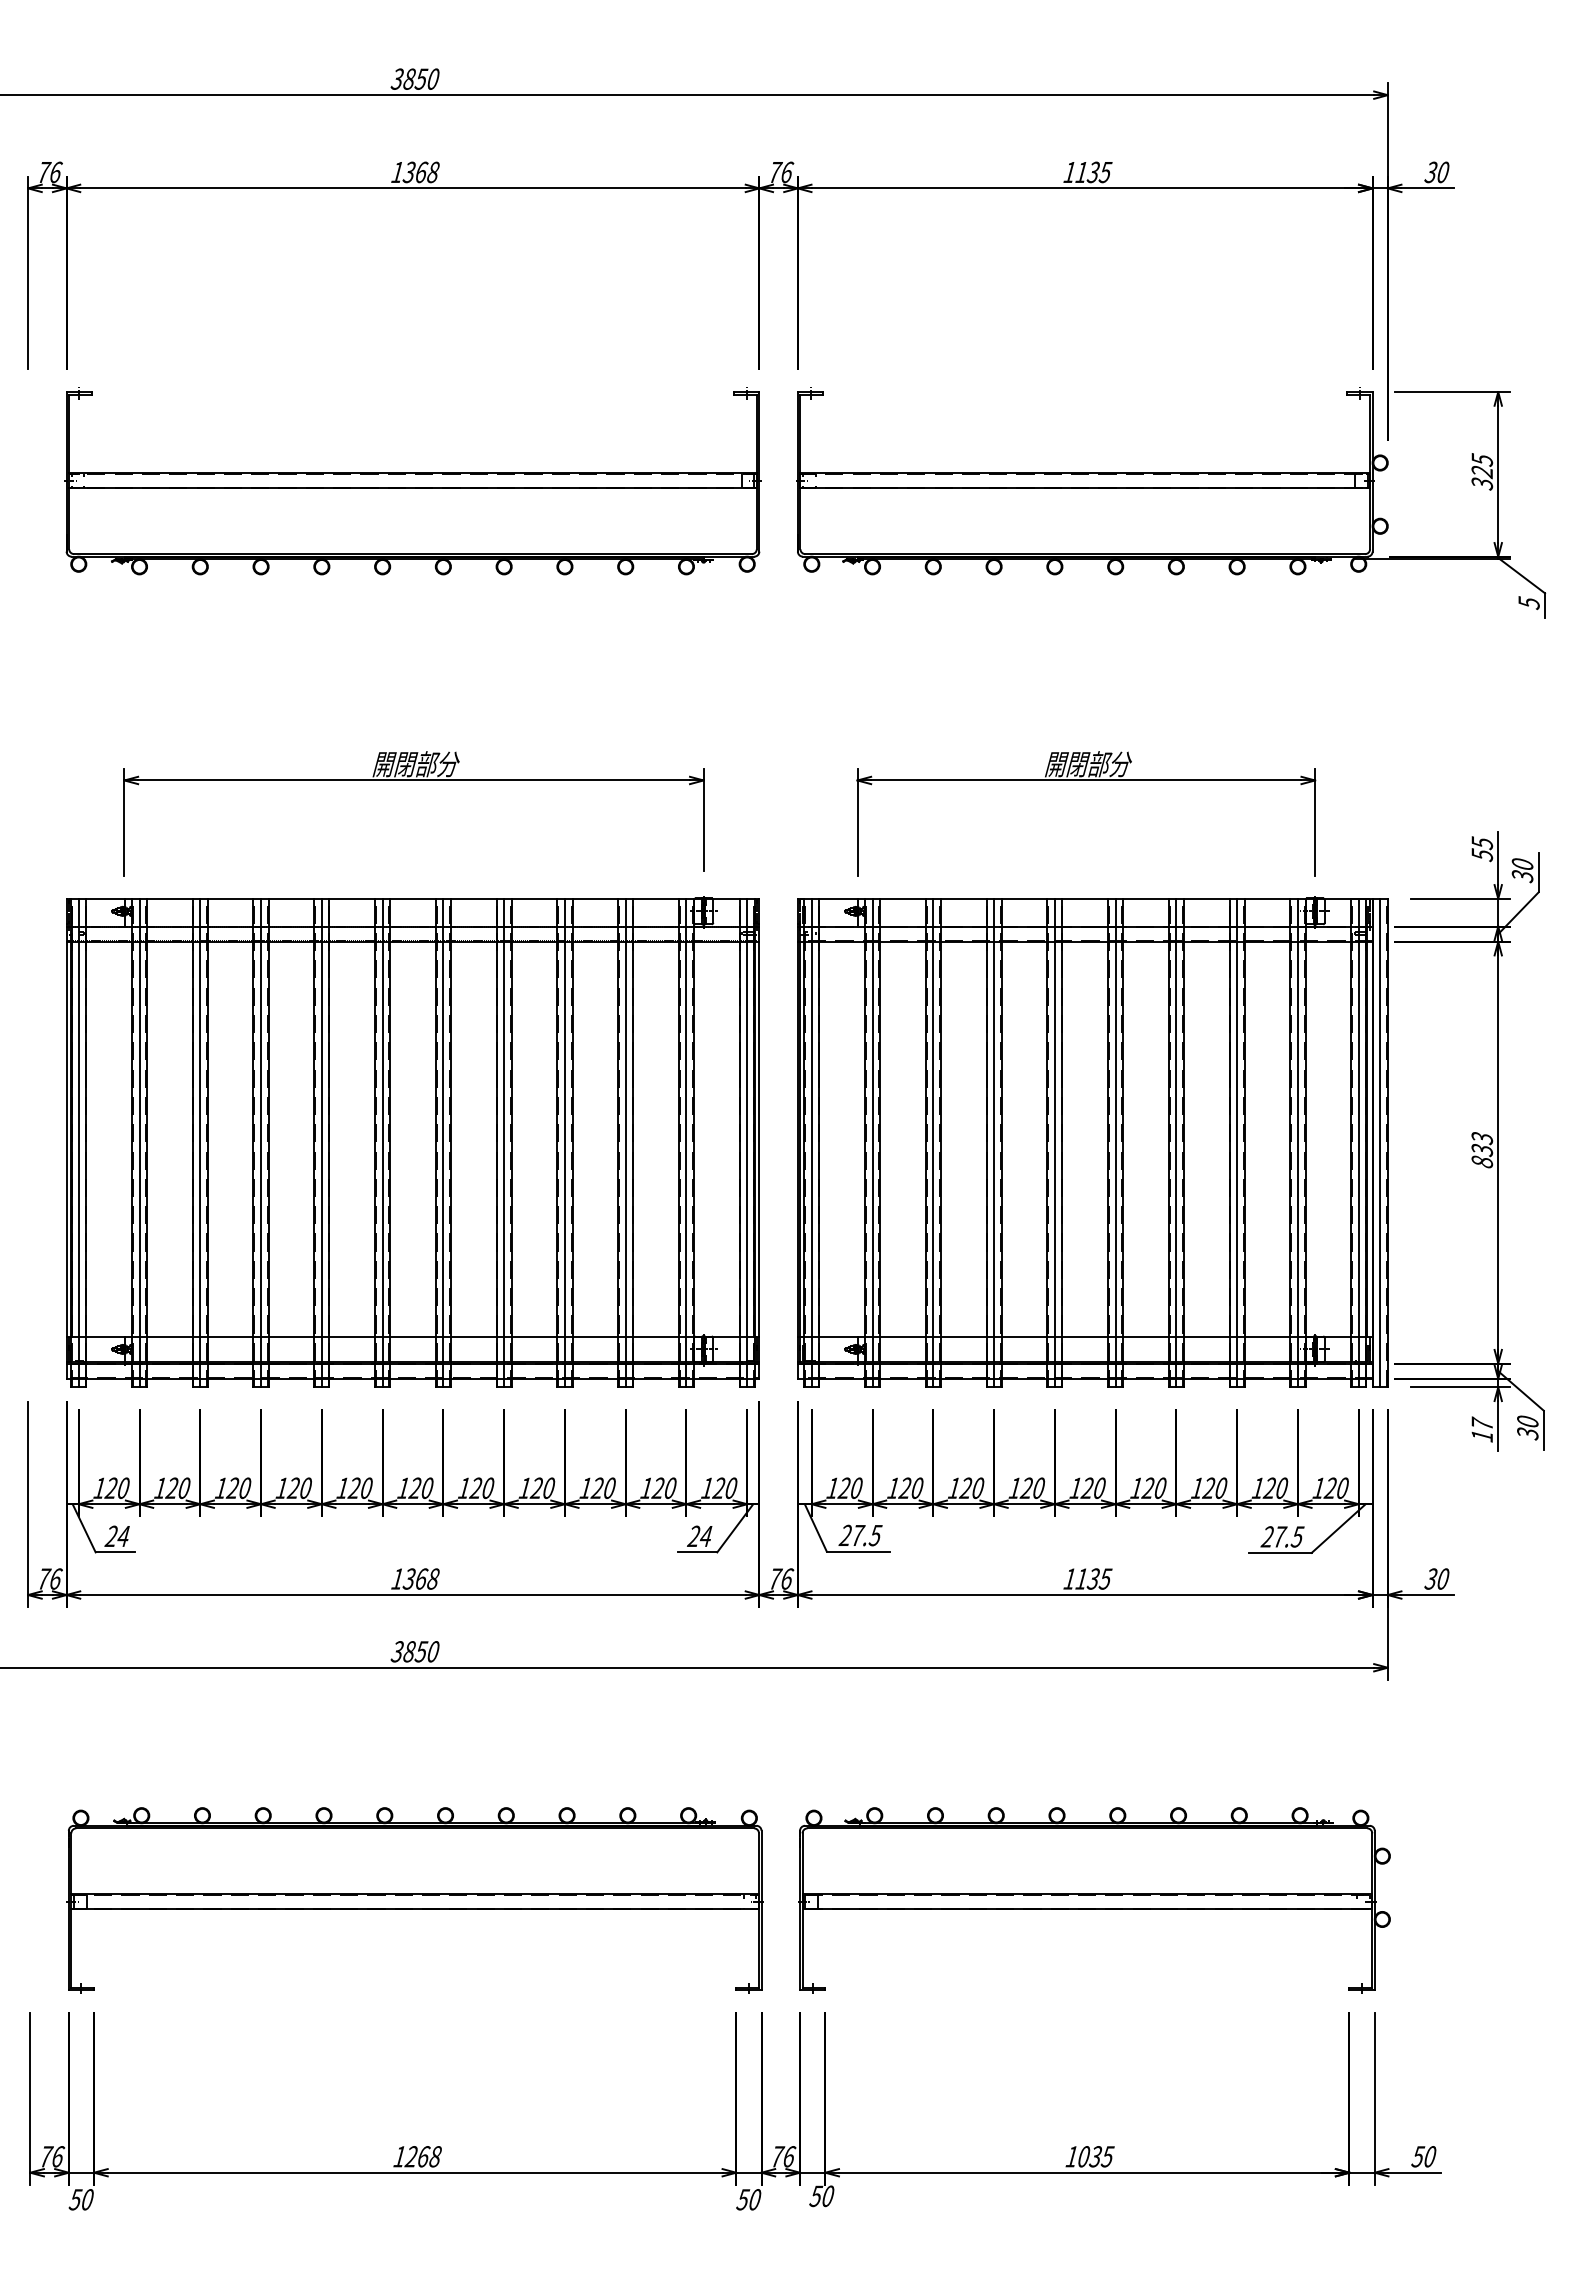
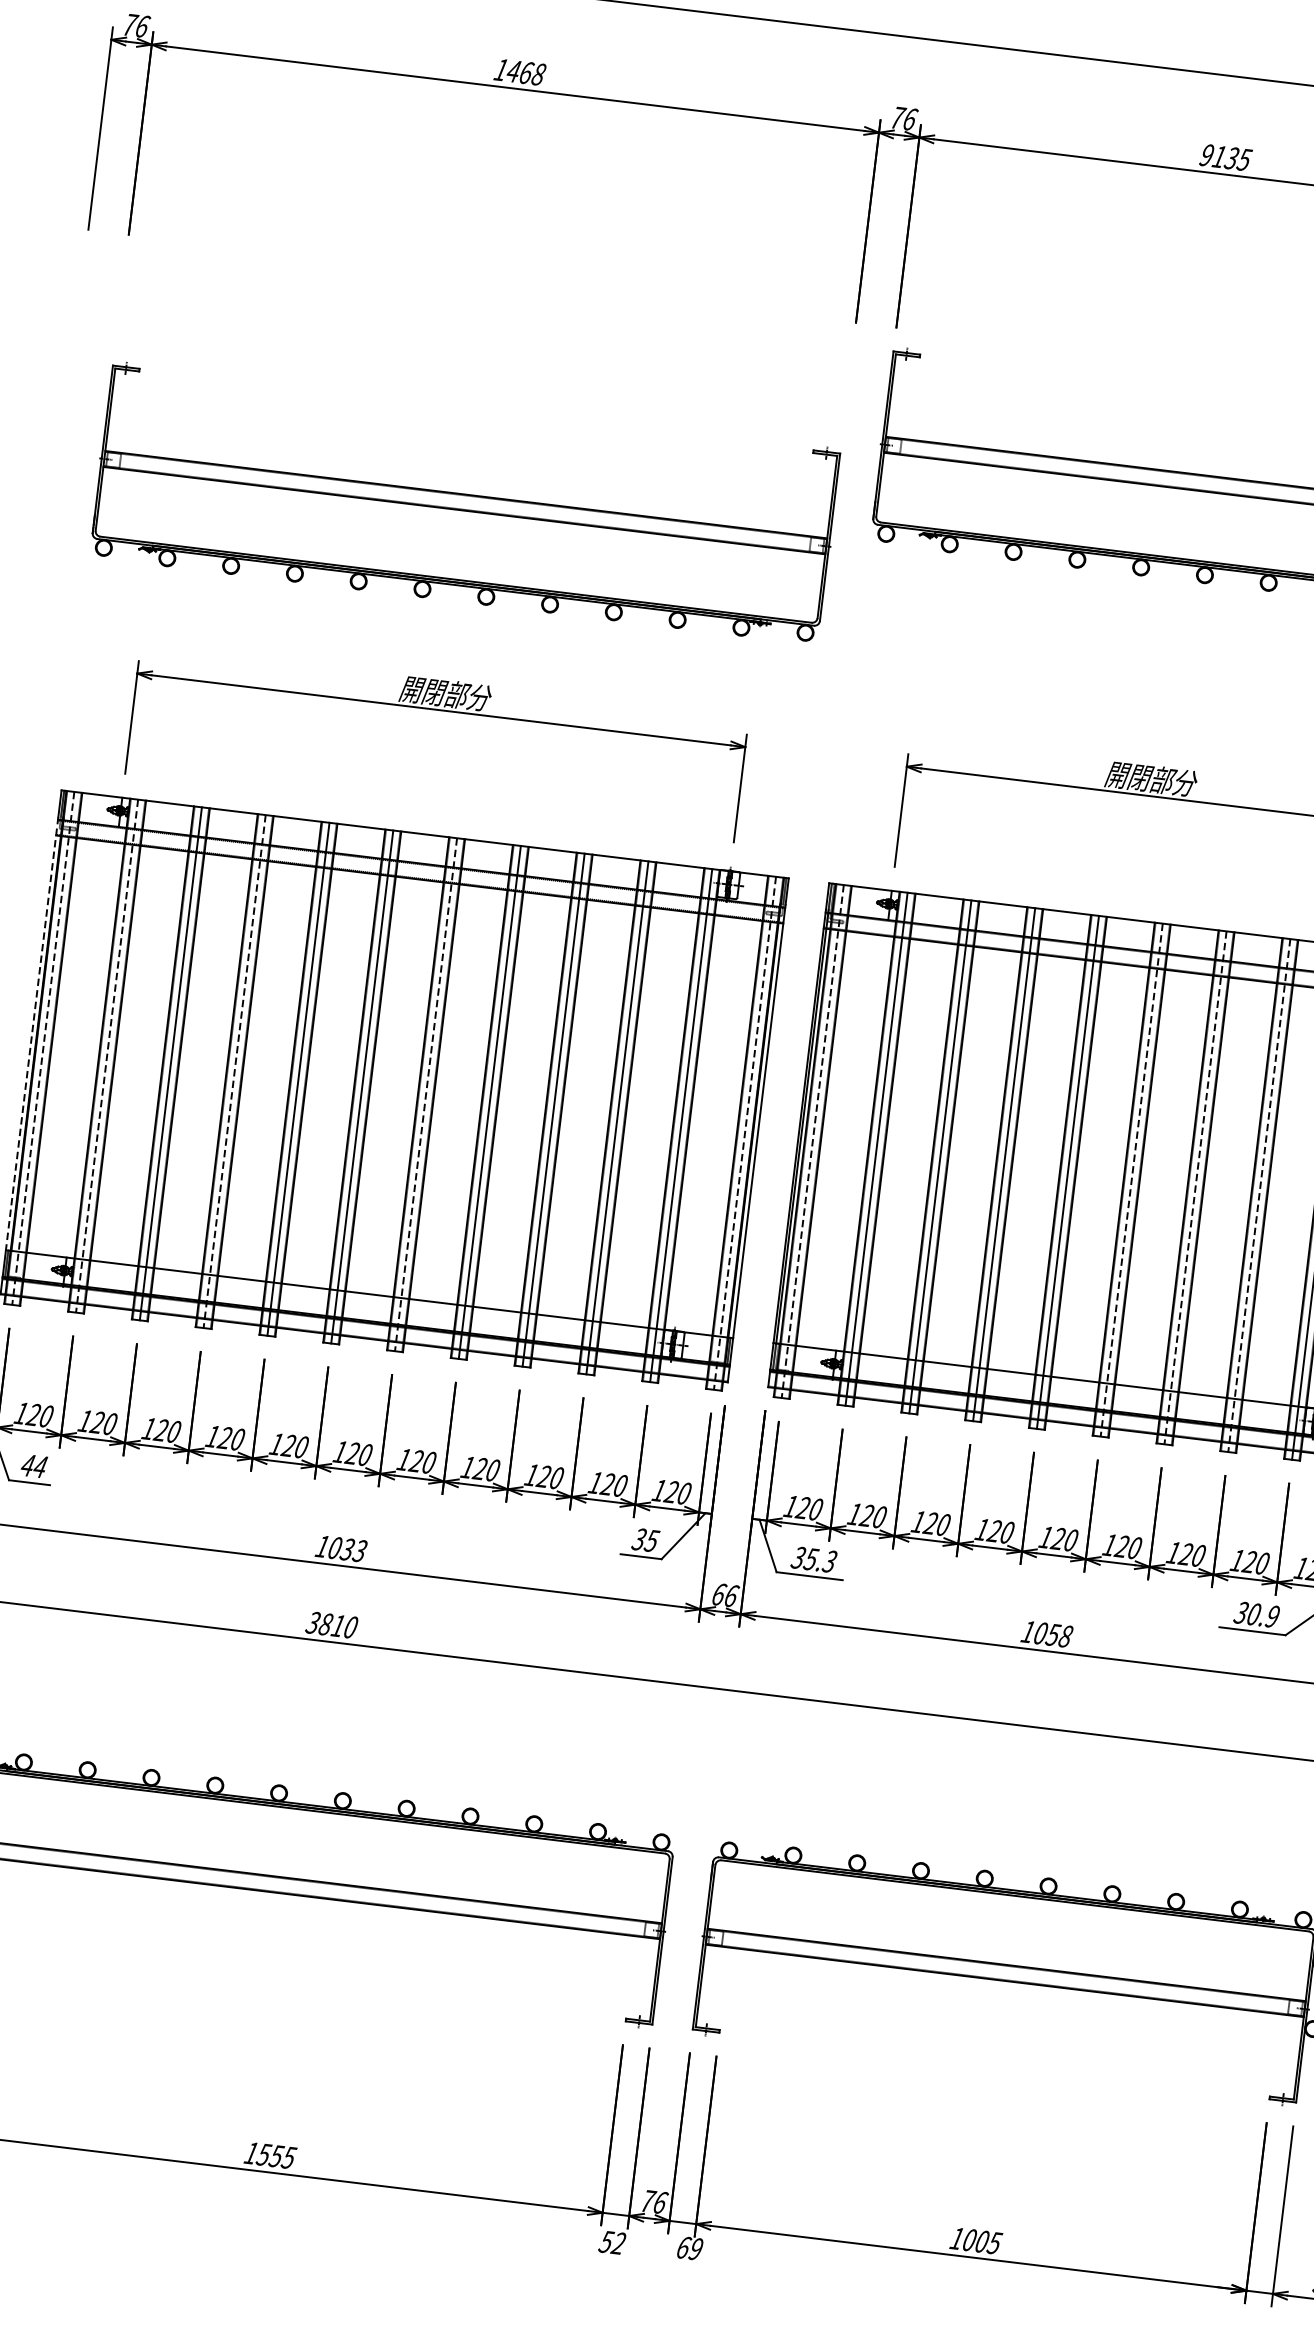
text: (408, 172) -> (512, 71), 1368 -> 1468
text: (1069, 172) -> (1206, 155), 1135 -> 9135
part: (412, 481) -> (464, 503), moved
line: (66, 1130) -> (32, 1033), solid -> dashed
line: (78, 1143) -> (42, 1048), solid -> dashed
line: (139, 1143) -> (106, 1056), solid -> dashed
line: (261, 1143) -> (235, 1072), solid -> dashed
line: (443, 1143) -> (426, 1095), solid -> dashed
line: (747, 1143) -> (745, 1133), solid -> dashed
line: (811, 1143) -> (812, 1141), solid -> dashed
line: (1115, 1143) -> (1131, 1180), solid -> dashed
line: (1176, 1143) -> (1195, 1188), solid -> dashed
line: (1237, 1143) -> (1259, 1196), solid -> dashed
text: (110, 1535) -> (26, 1464), 24 -> 44
text: (860, 1535) -> (814, 1559), 27.5 -> 35.3
text: (700, 1536) -> (645, 1540), 24 -> 35
text: (1282, 1536) -> (1256, 1614), 27.5 -> 30.9
text: (420, 1578) -> (346, 1548), 1368 -> 1033
text: (775, 1578) -> (719, 1593), 76 -> 66
text: (1093, 1578) -> (1053, 1634), 1135 -> 1058
text: (421, 1651) -> (338, 1625), 3850 -> 3810
text: (423, 2156) -> (276, 2156), 1268 -> 1555
text: (1094, 2156) -> (980, 2241), 1035 -> 1005
text: (821, 2196) -> (689, 2248), 50 -> 69
text: (754, 2199) -> (618, 2243), 50 -> 52

